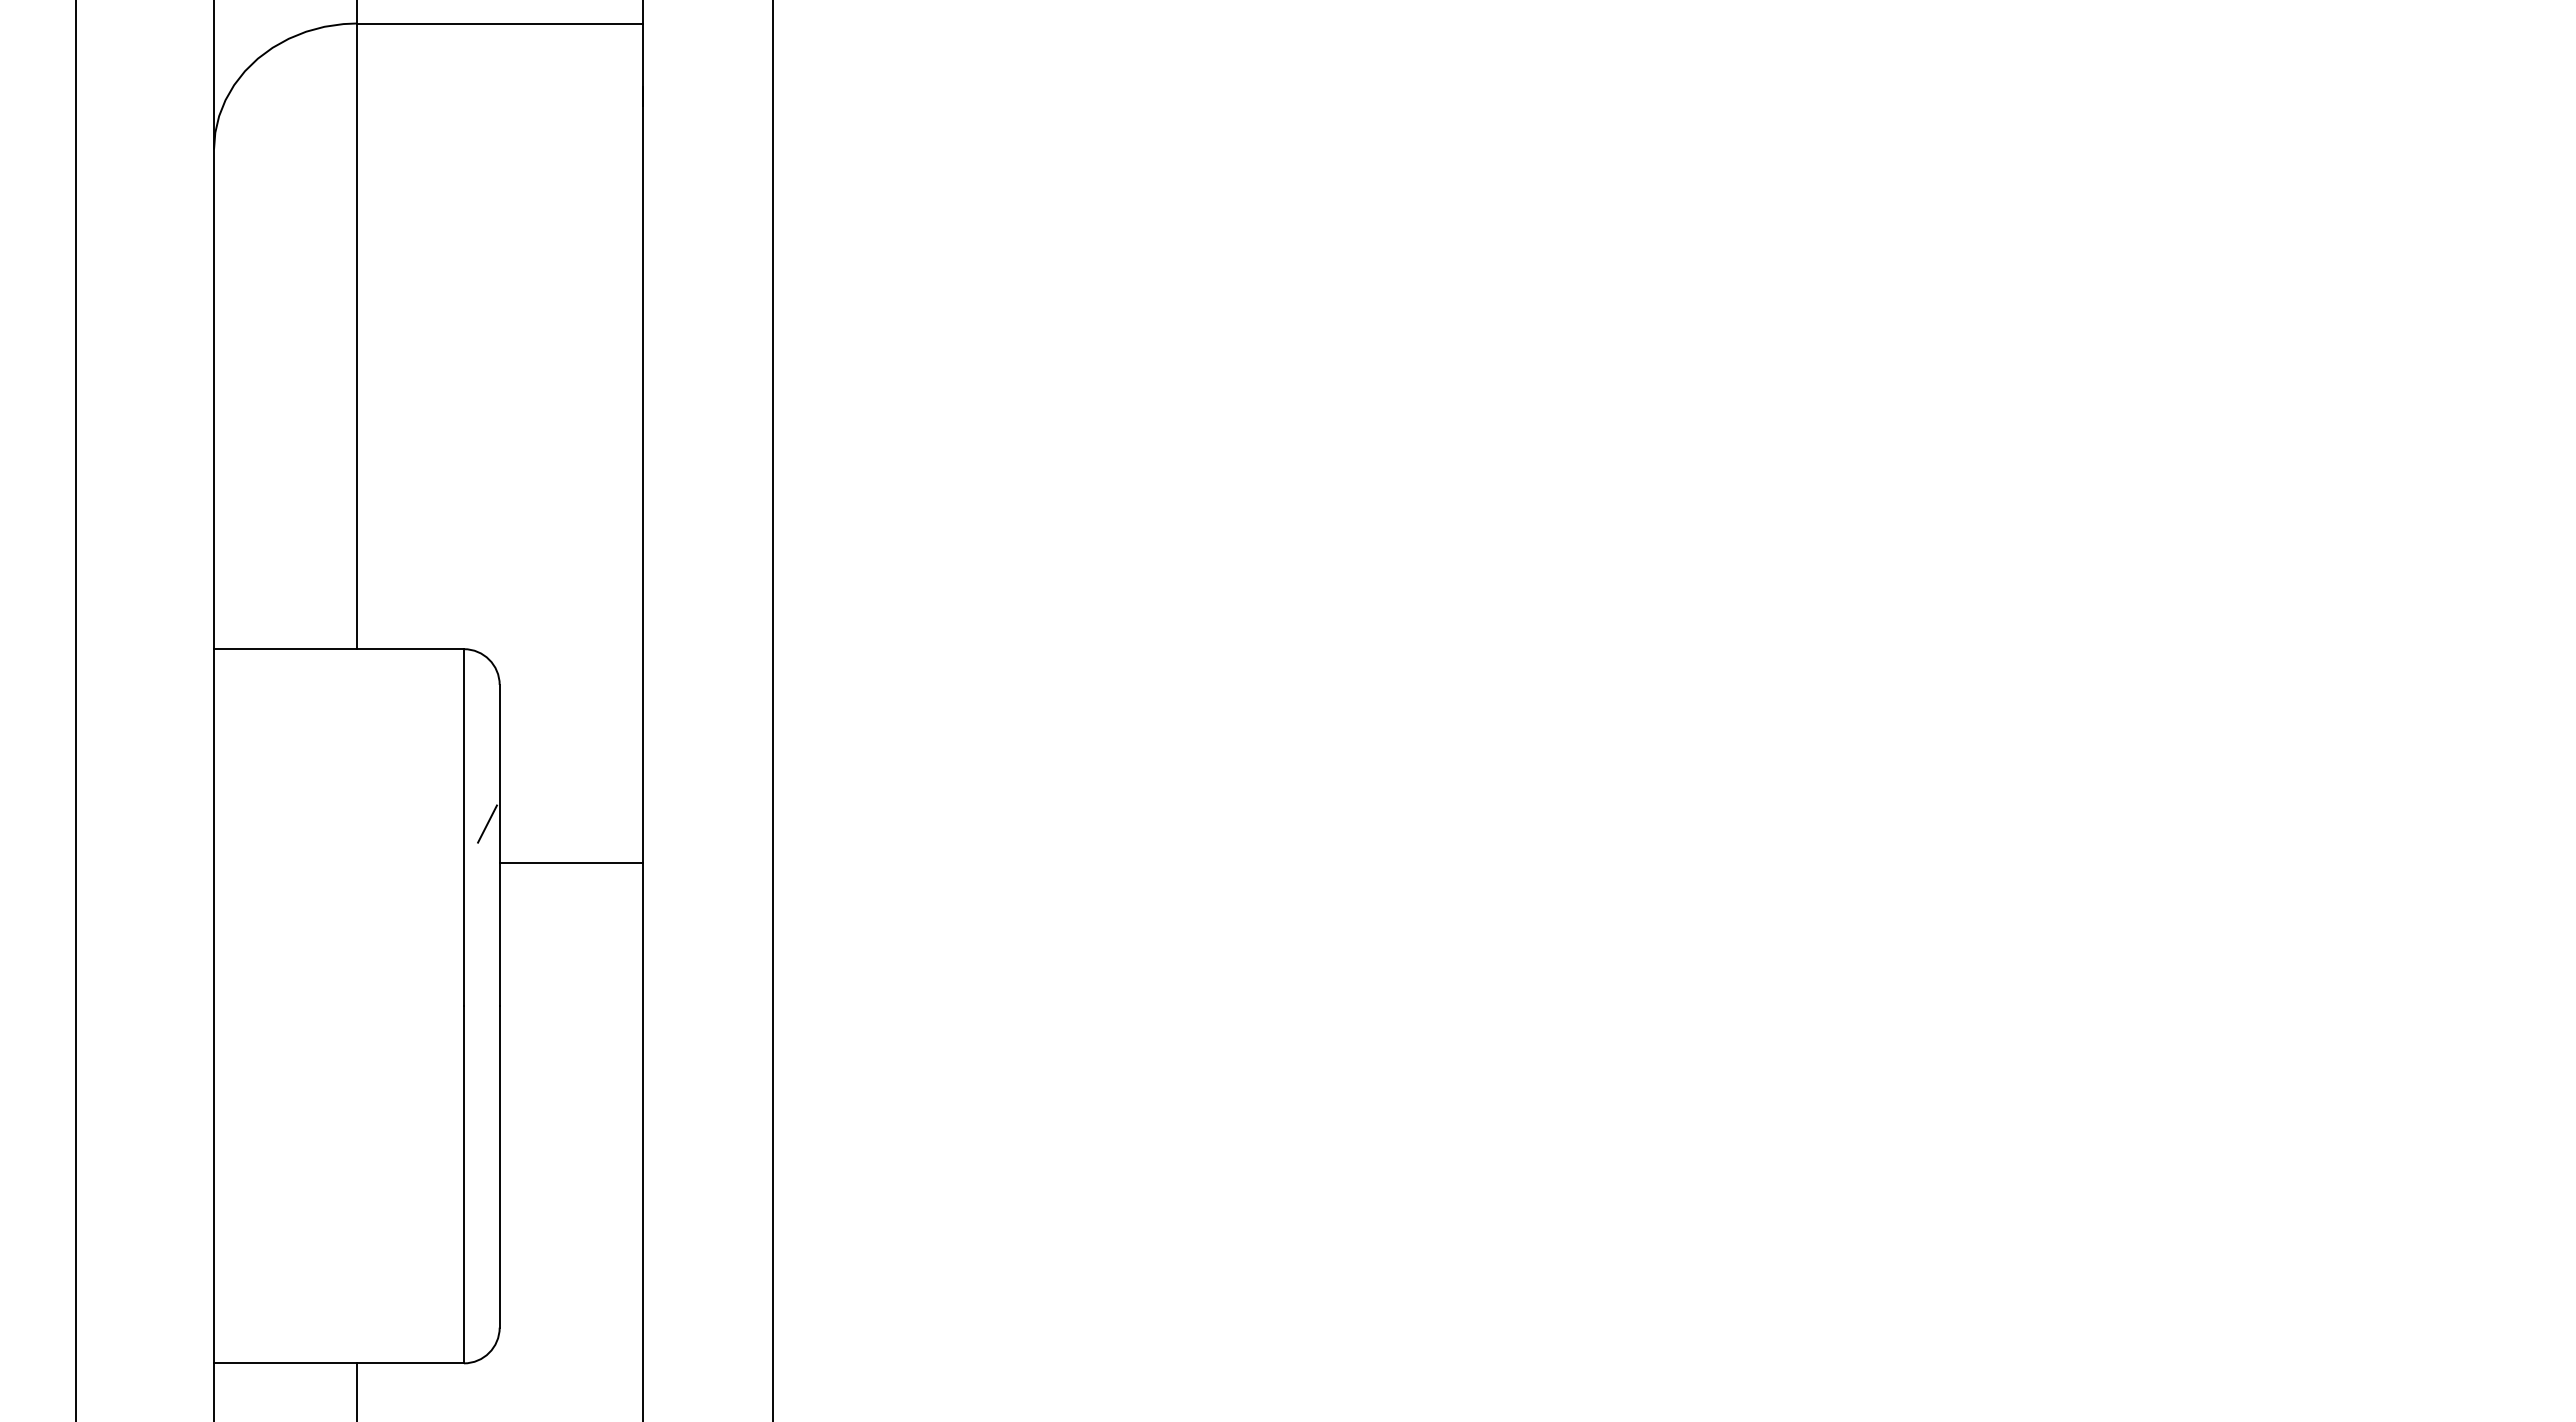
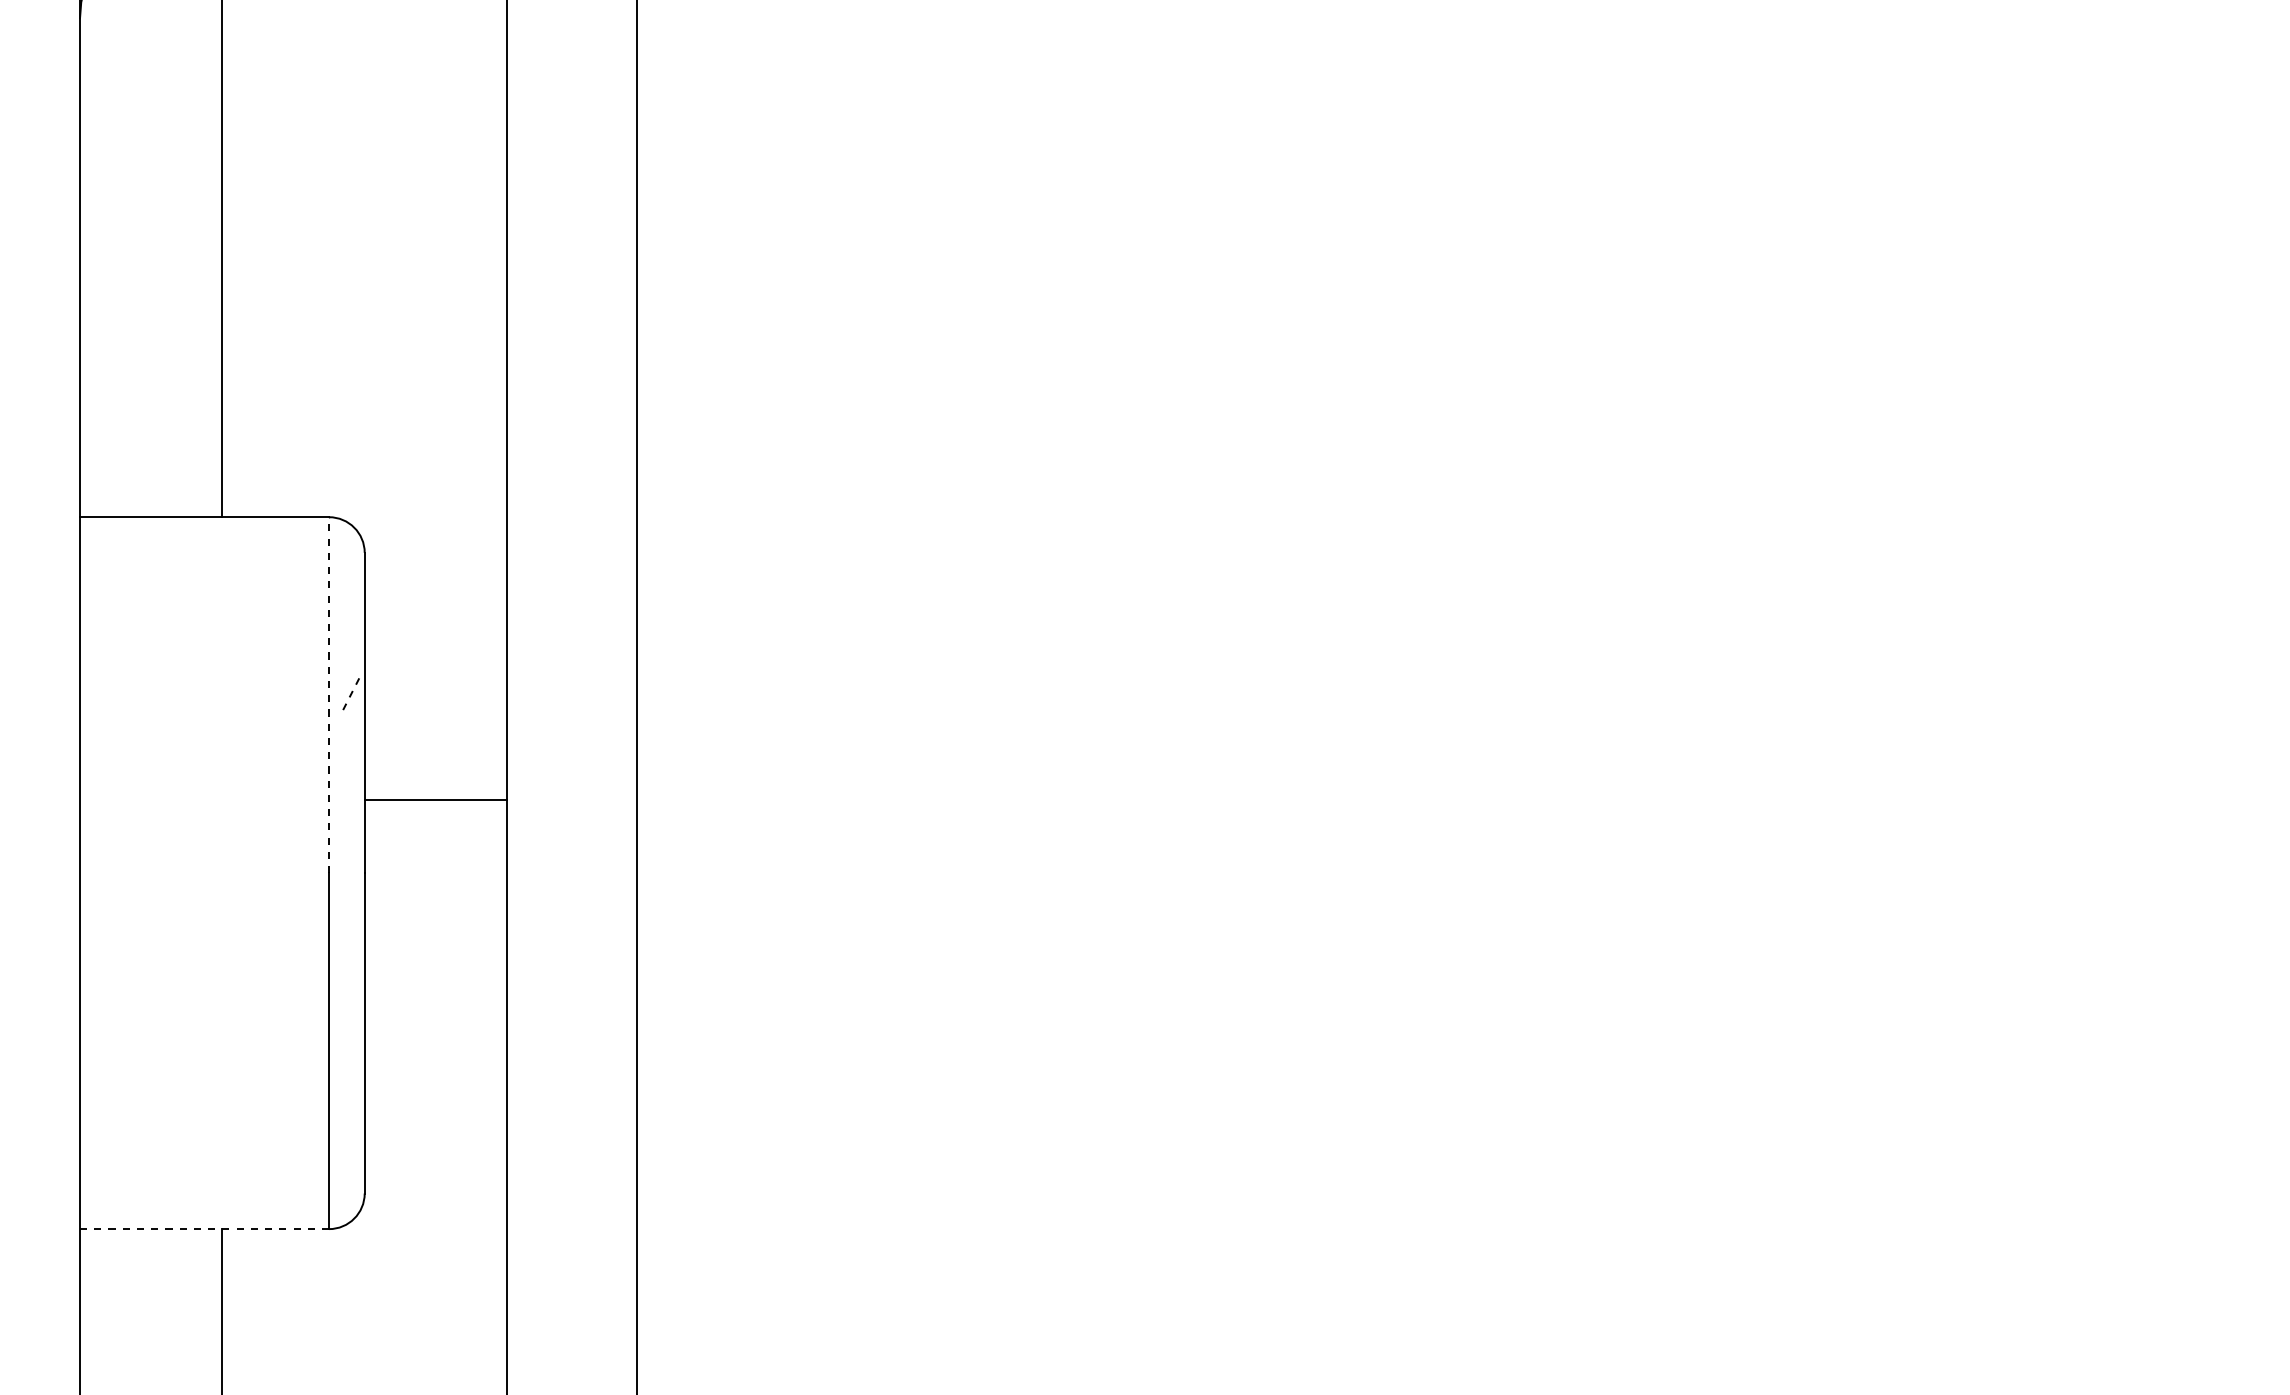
line: (487, 824) -> (352, 691), solid -> dashed
line: (463, 827) -> (328, 694), solid -> dashed
line: (570, 862) -> (435, 799), moved
line: (339, 1363) -> (205, 1229), solid -> dashed

